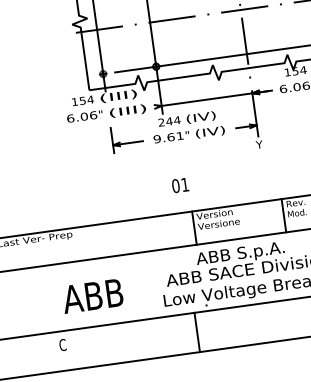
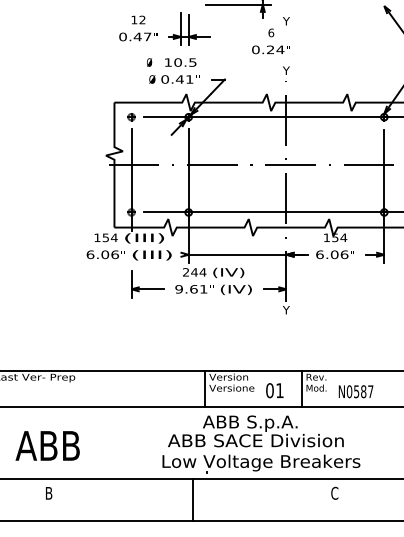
text: (180, 185) -> (274, 390), moved
text: (92, 295) -> (47, 445), moved
text: (62, 344) -> (48, 492), C -> B

